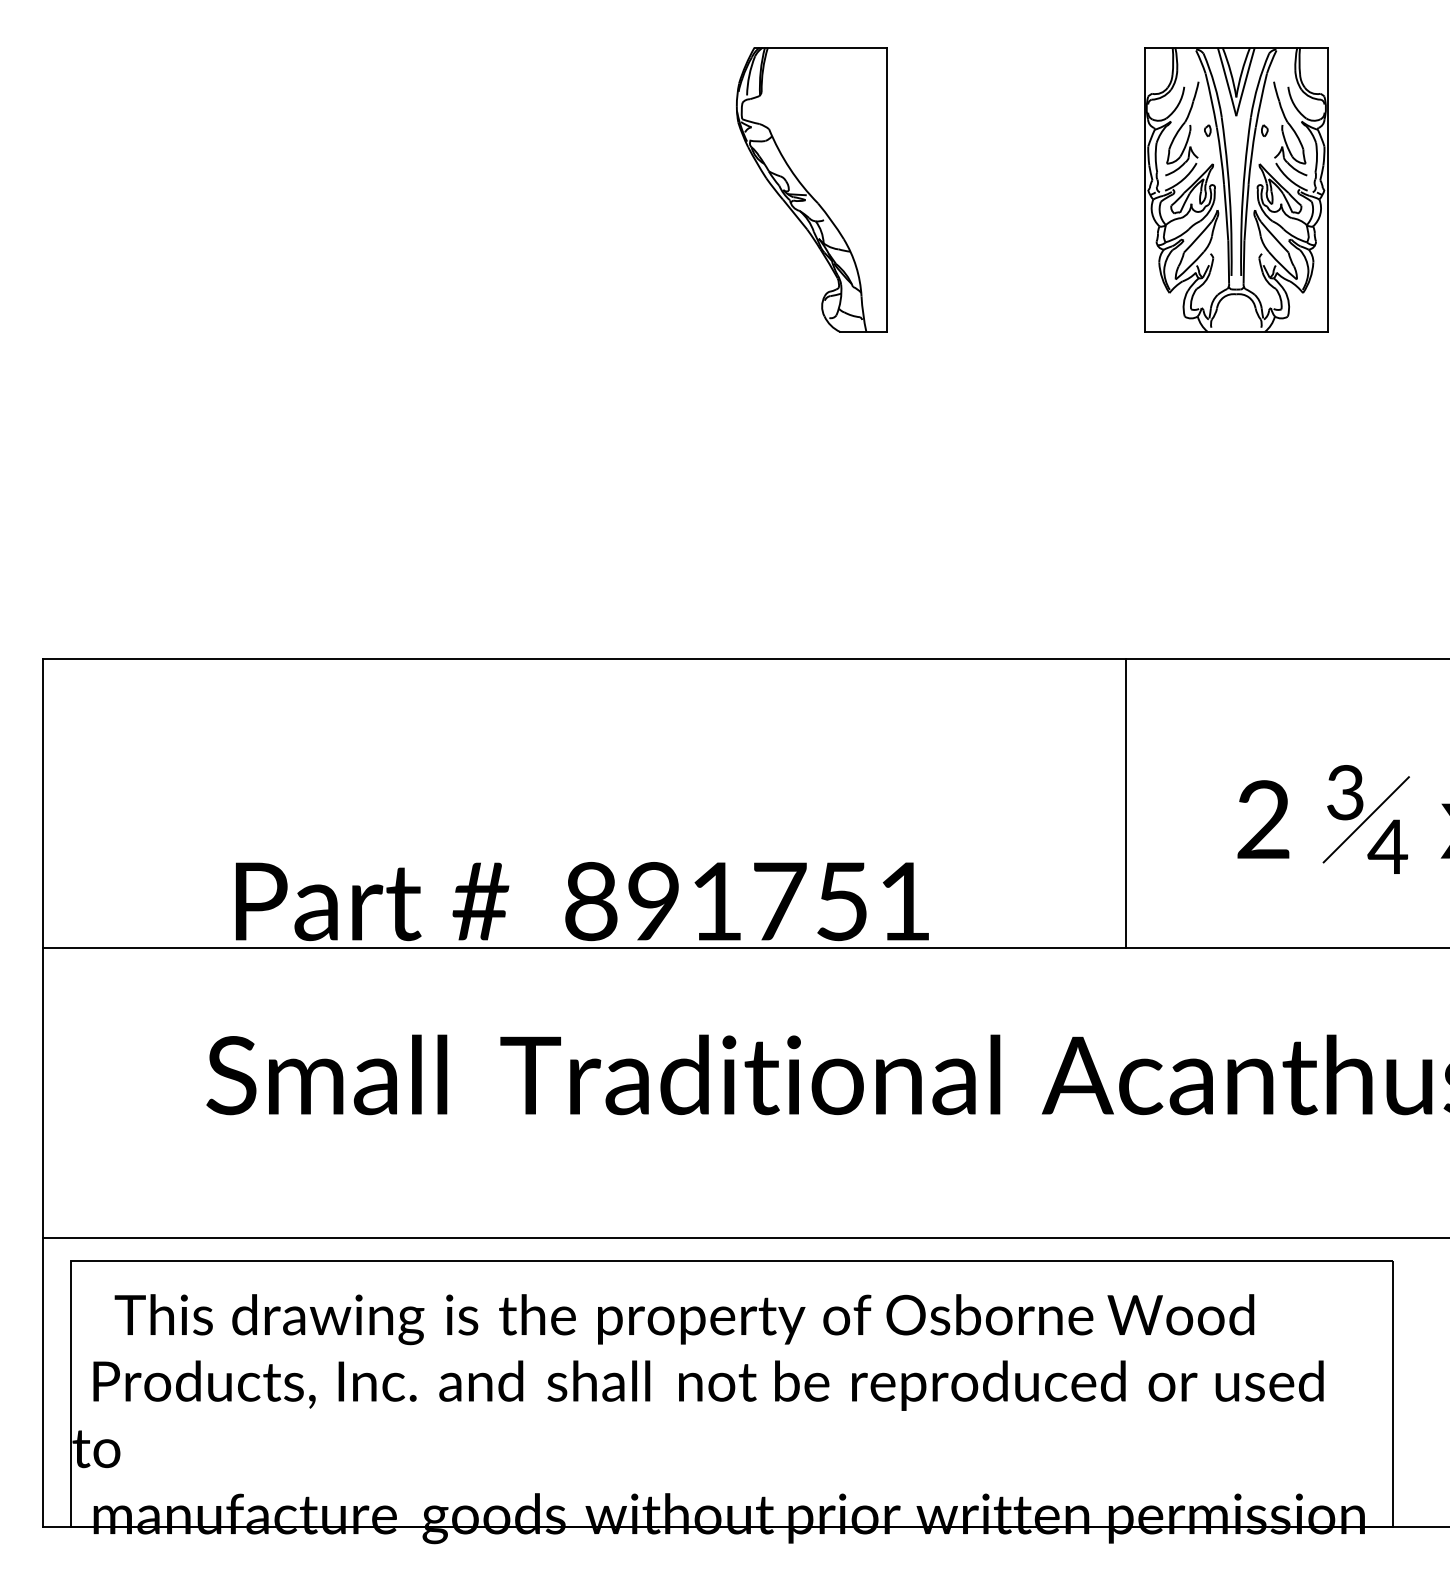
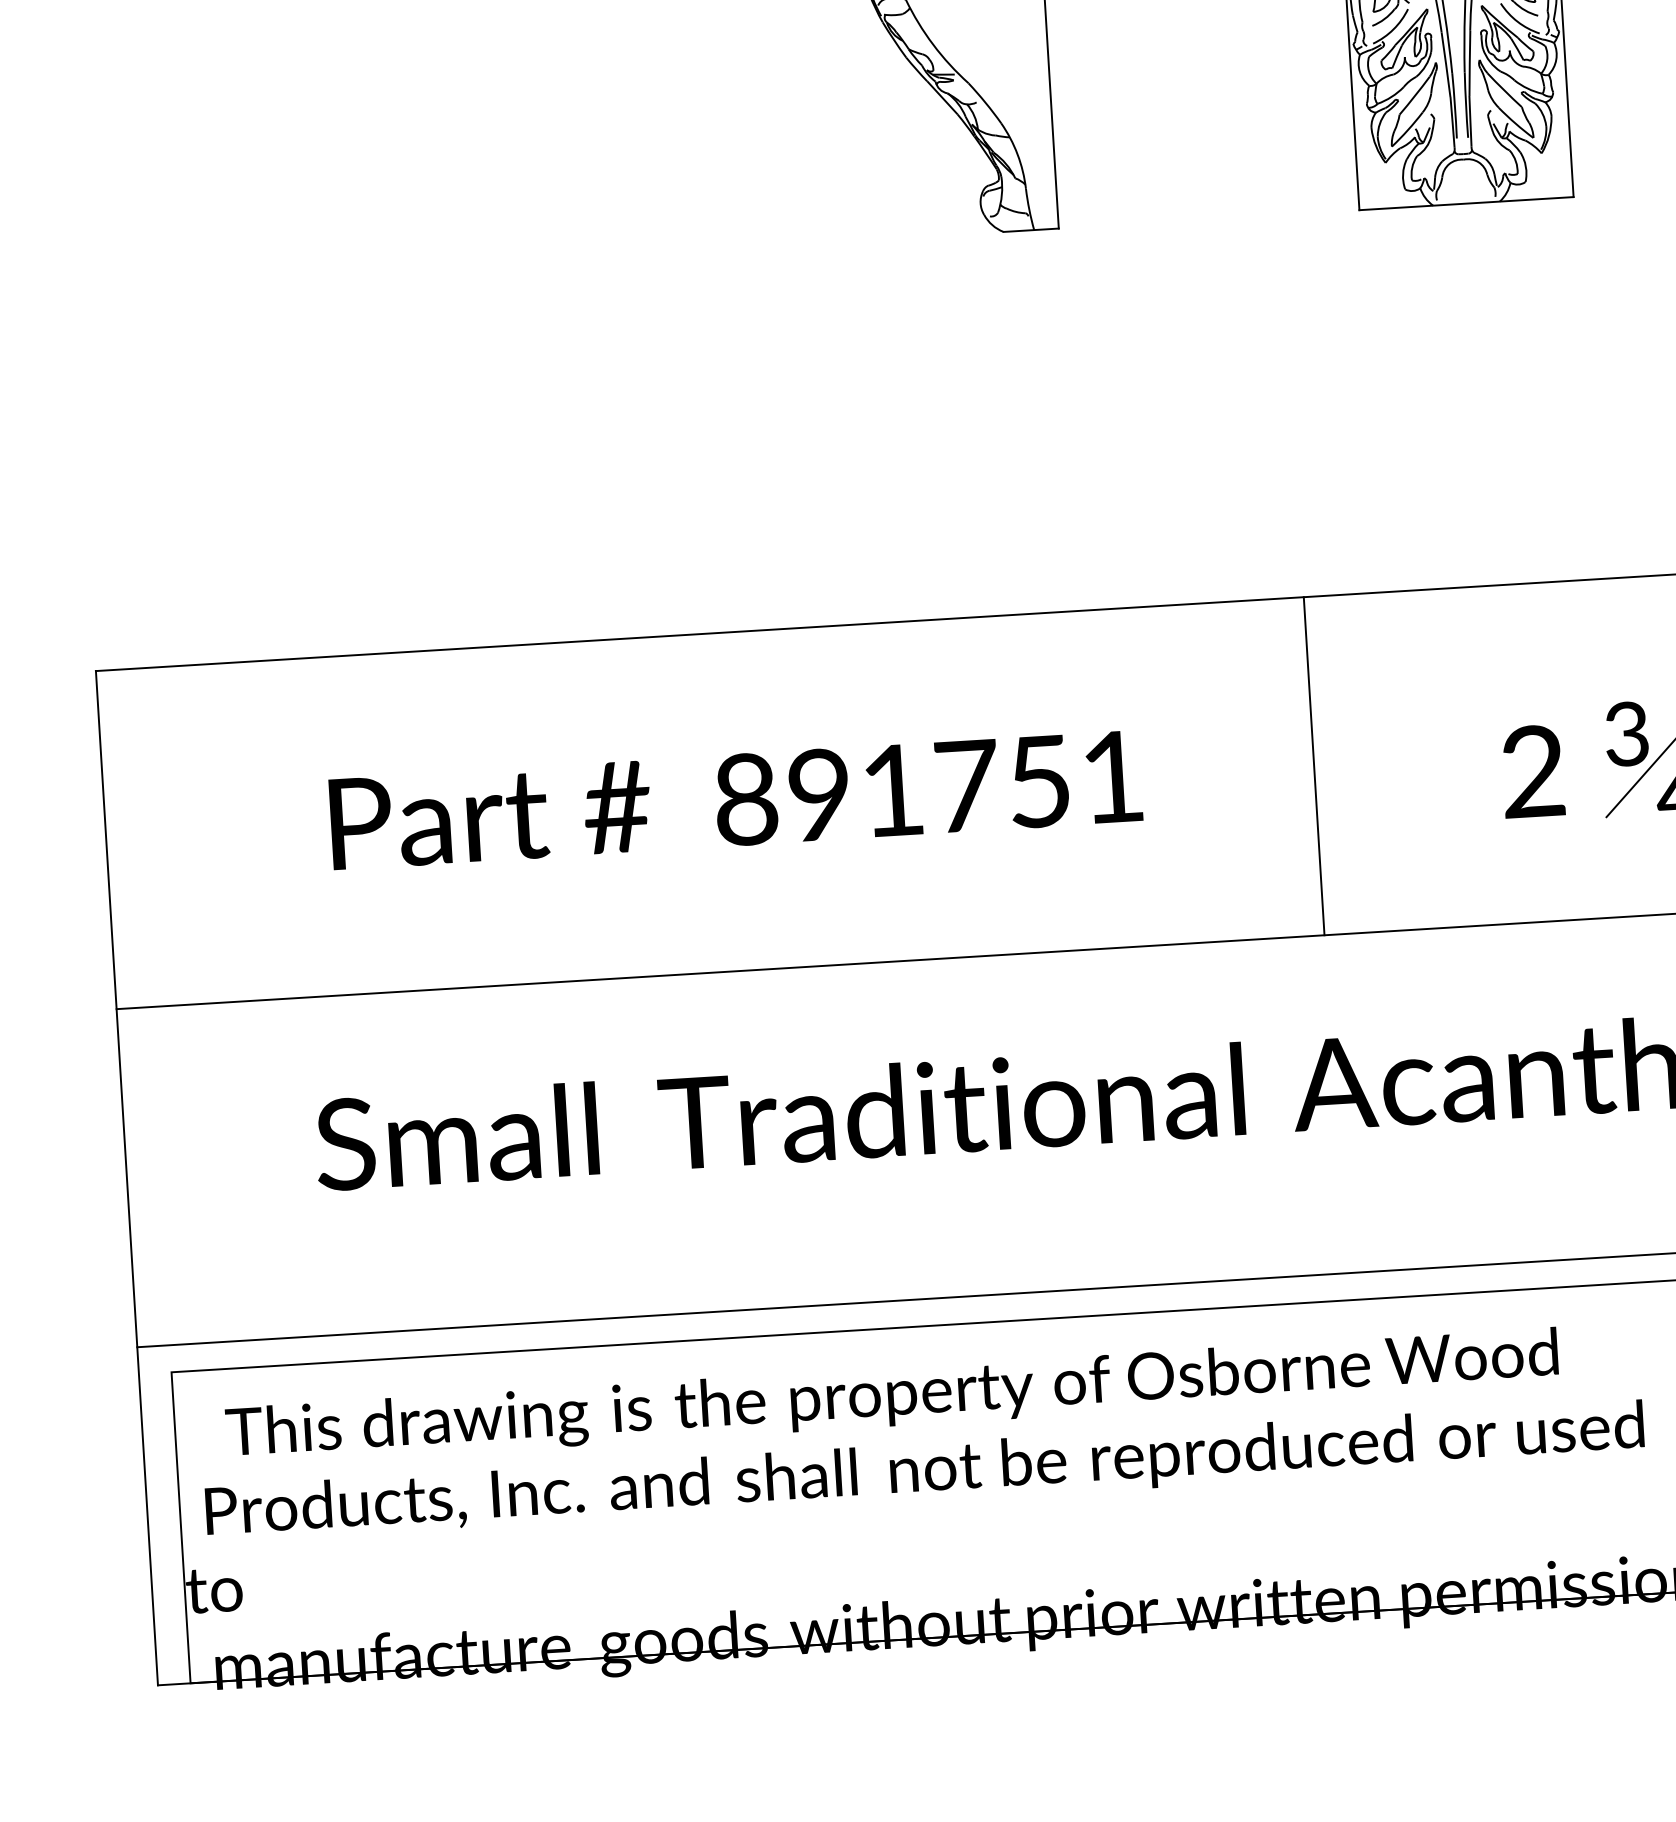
line: (1126, 803) -> (1314, 765), moved
text: (582, 901) -> (736, 800), moved

